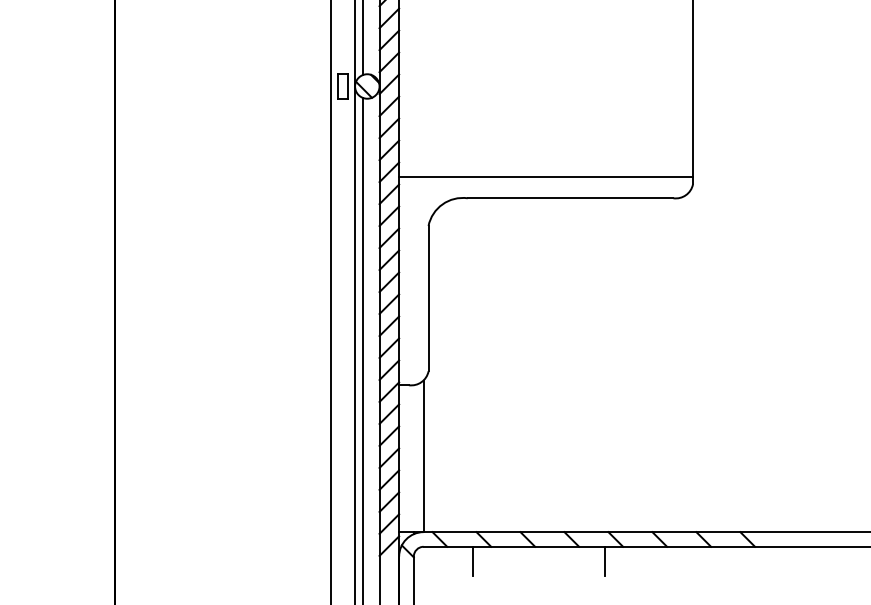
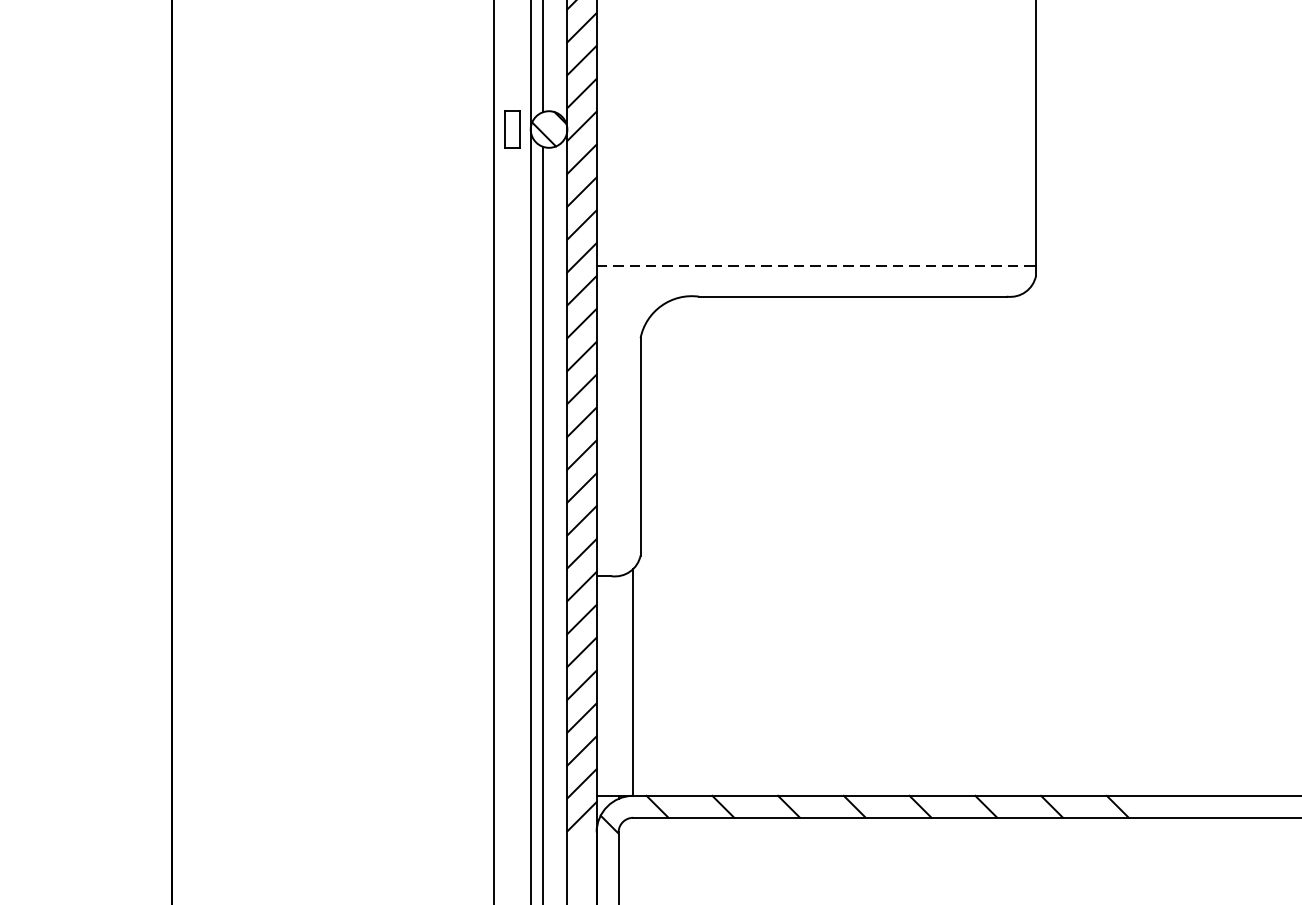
line: (546, 177) -> (816, 265), solid -> dashed
line: (472, 561) -> (706, 839), removed
line: (604, 561) -> (903, 839), removed

